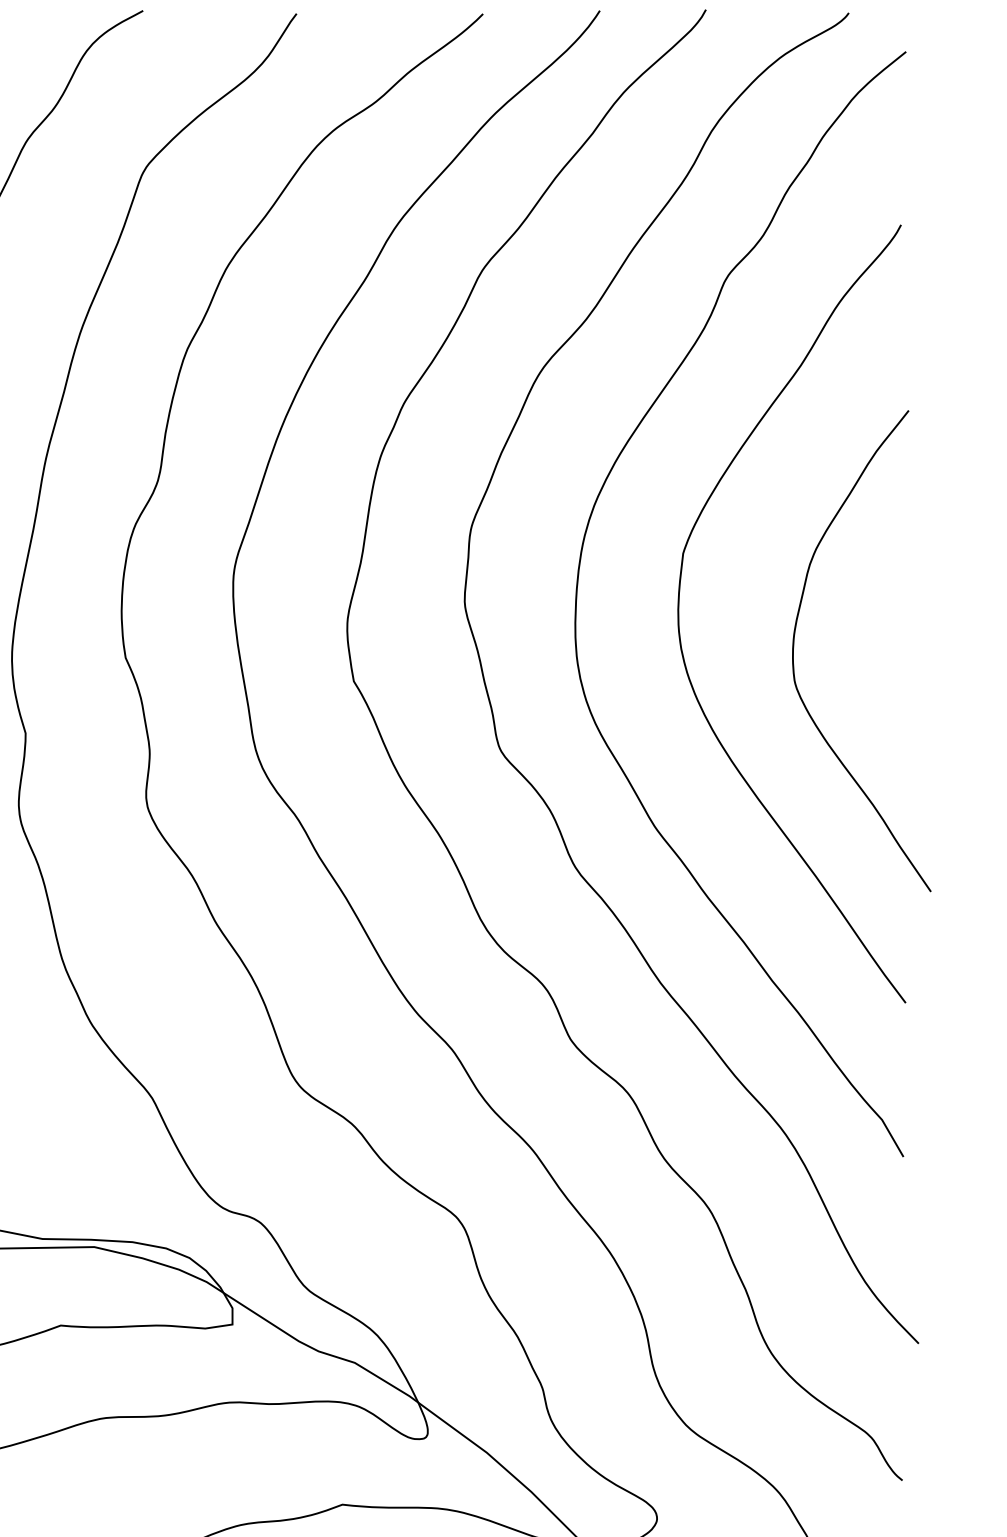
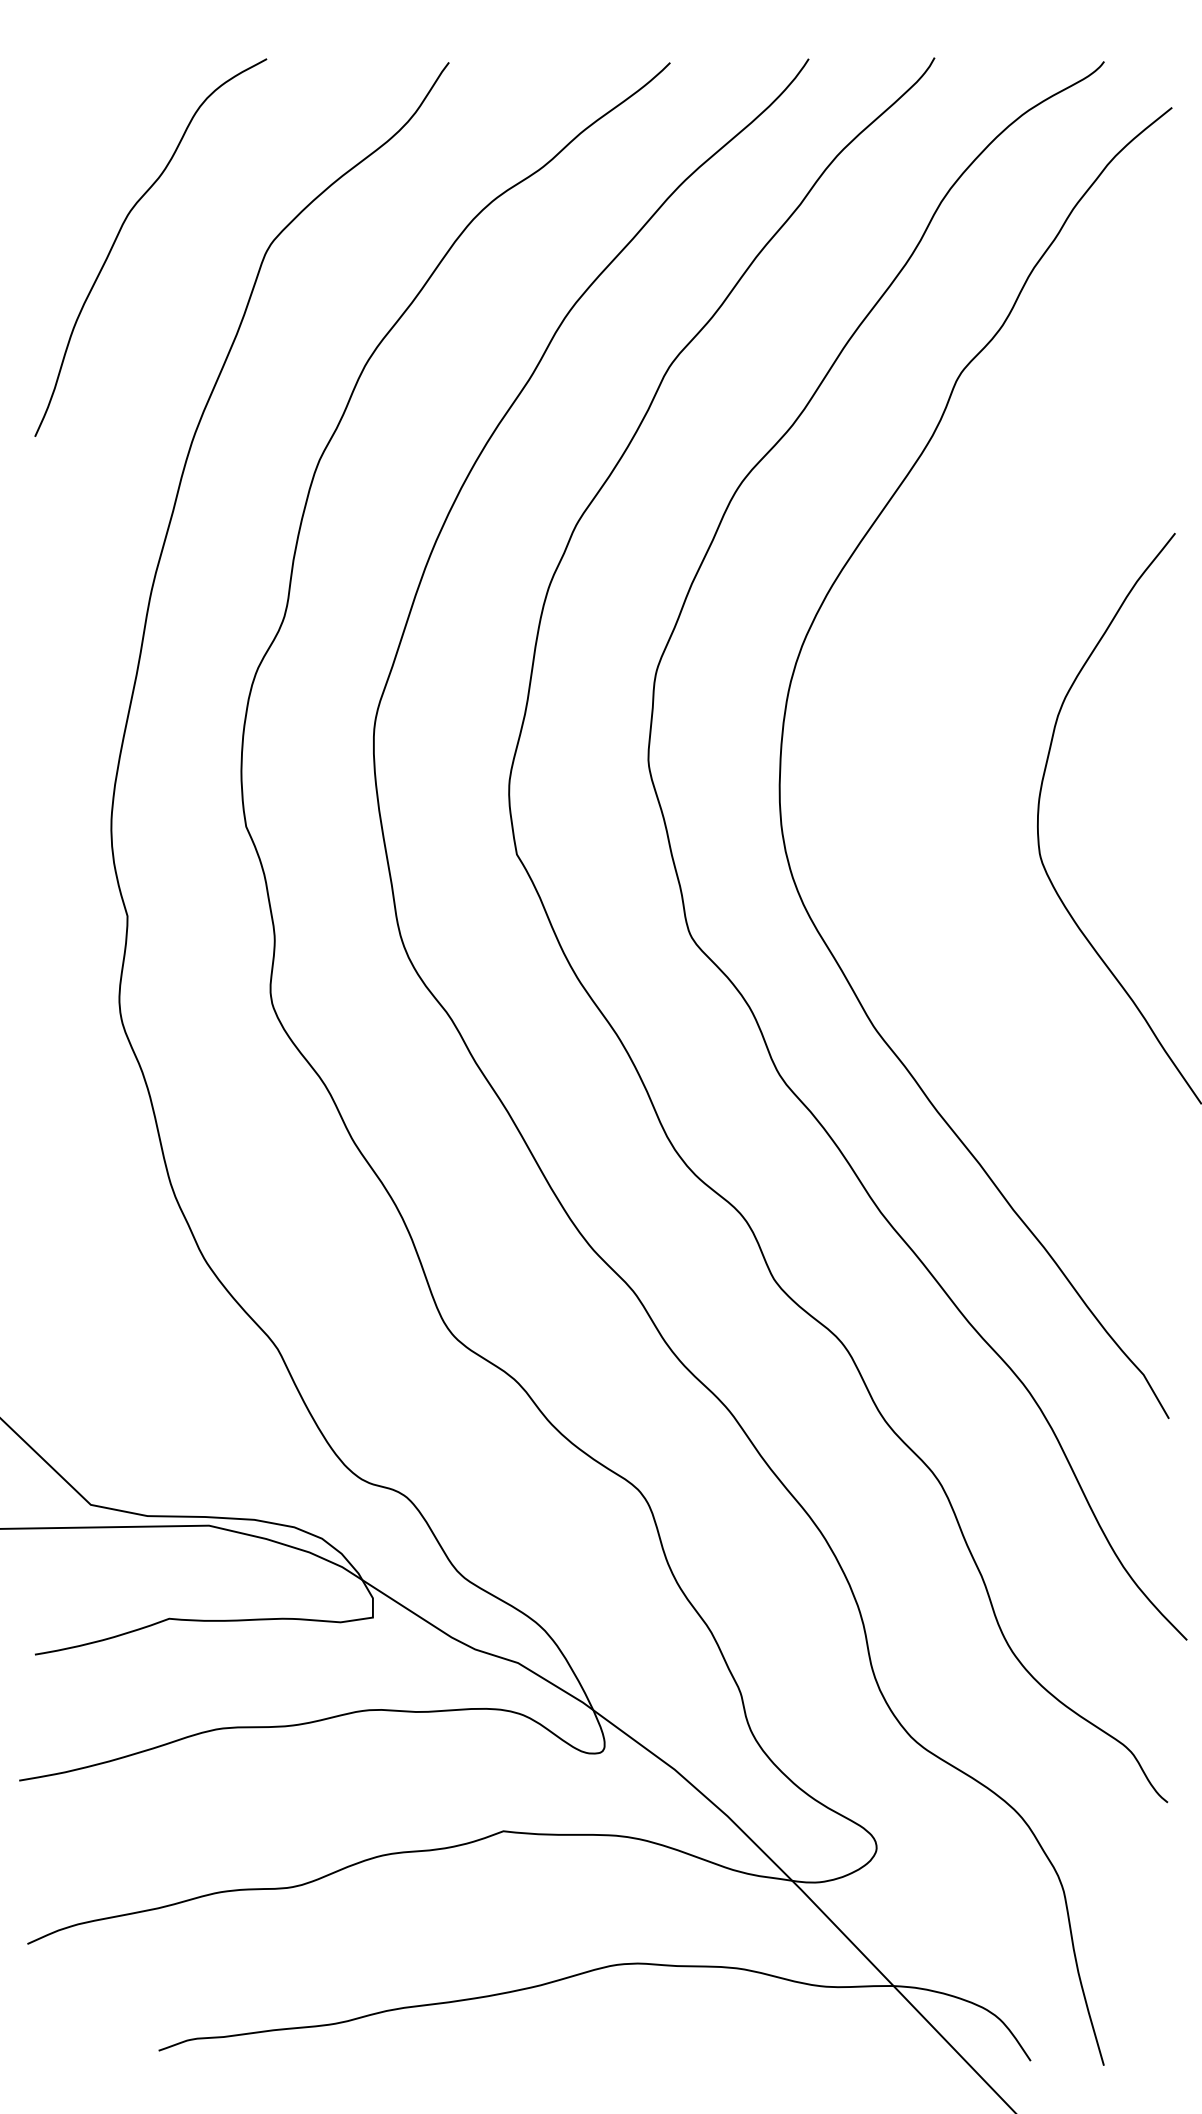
part: (679, 602) -> (903, 761), removed

